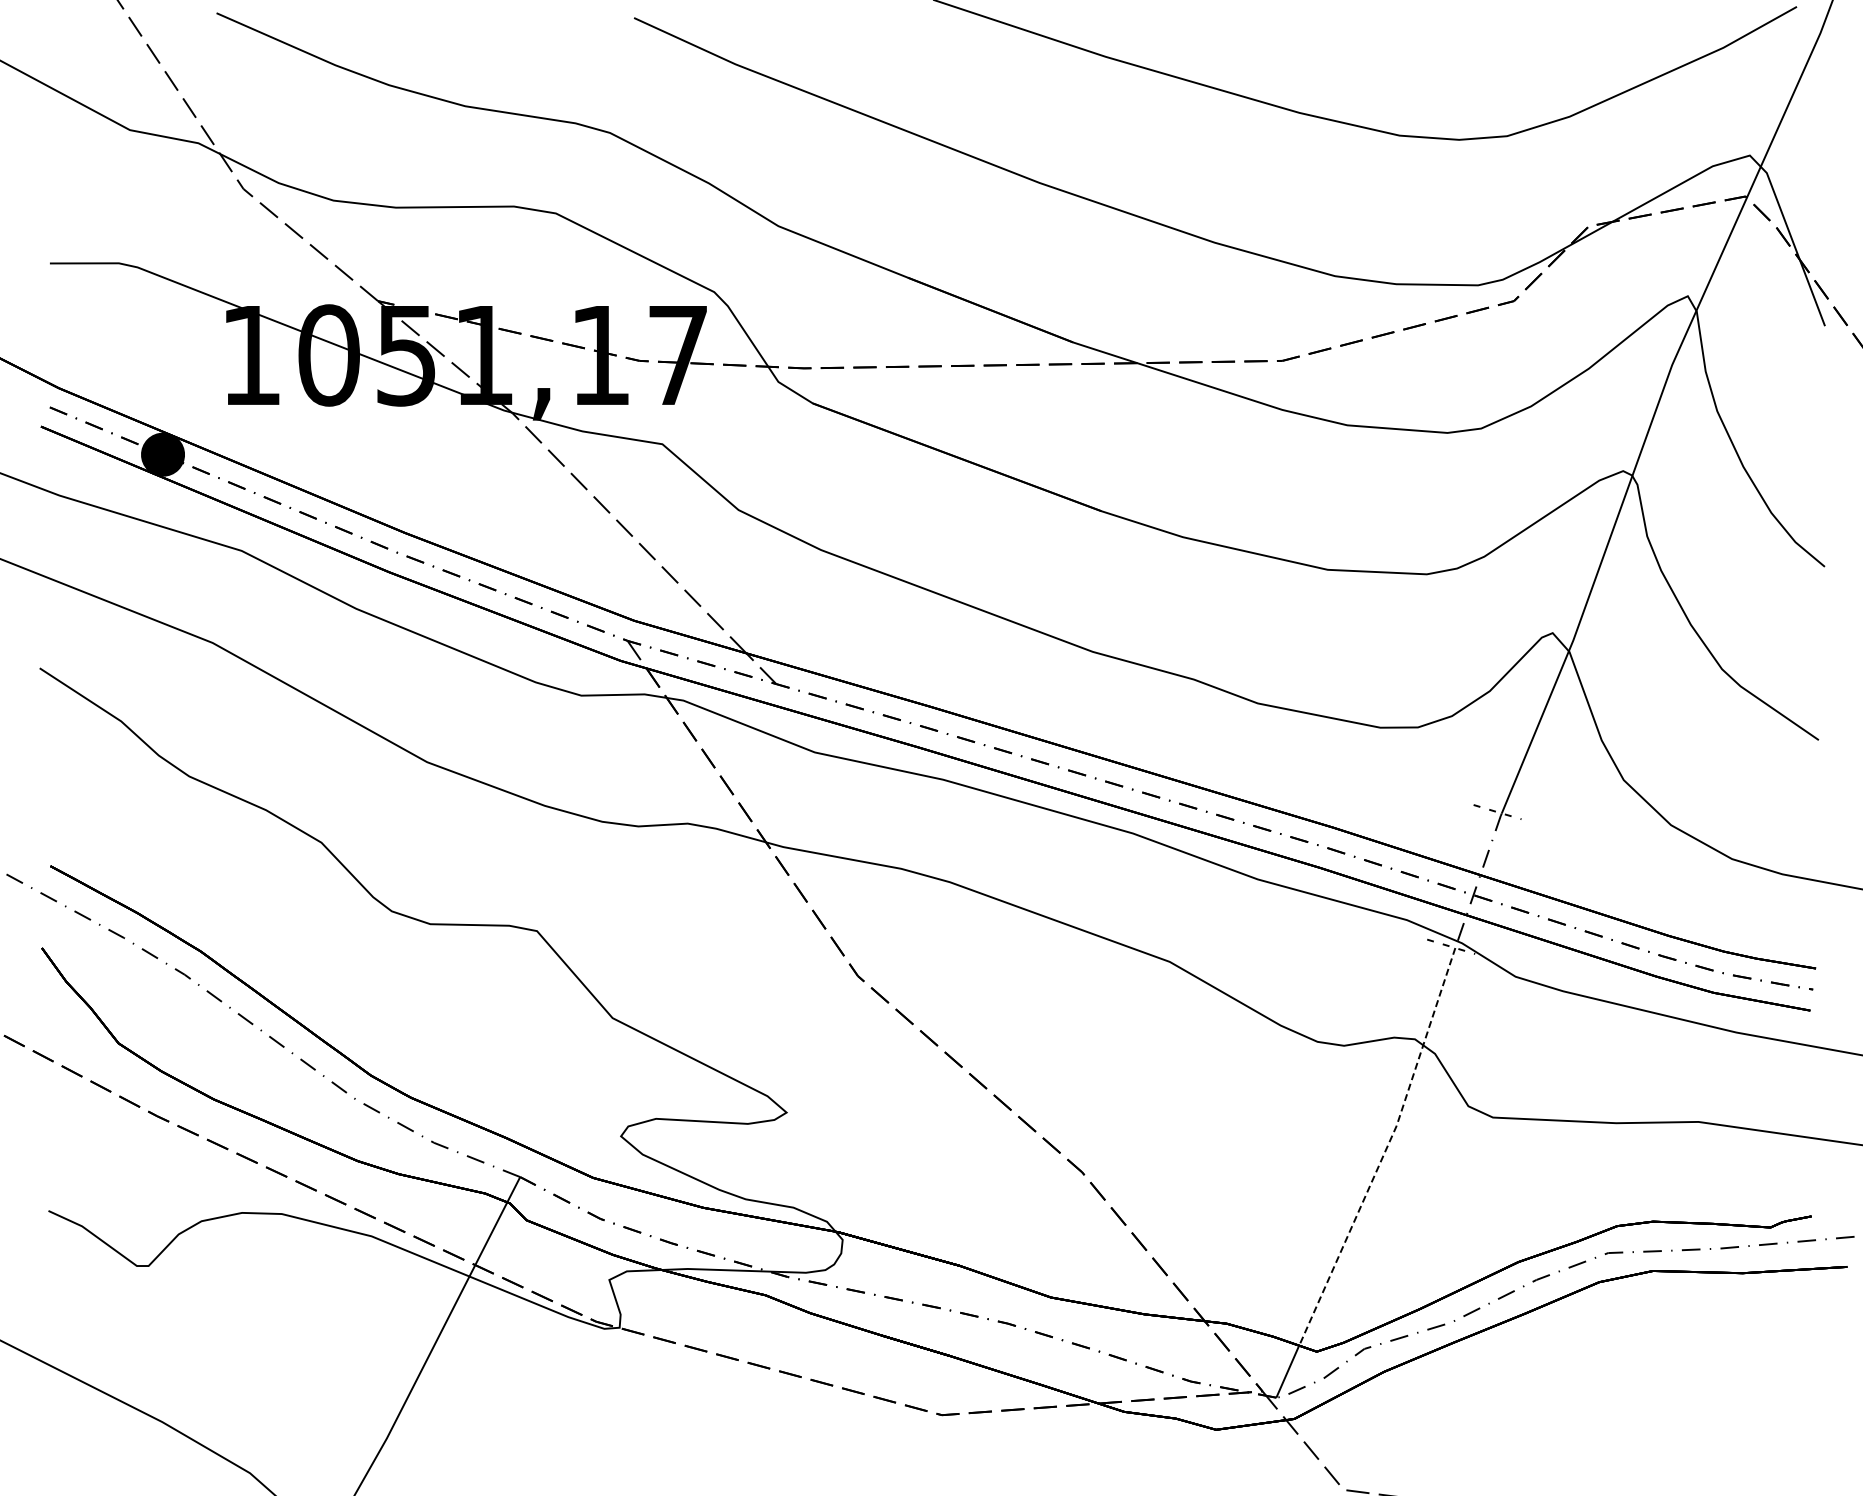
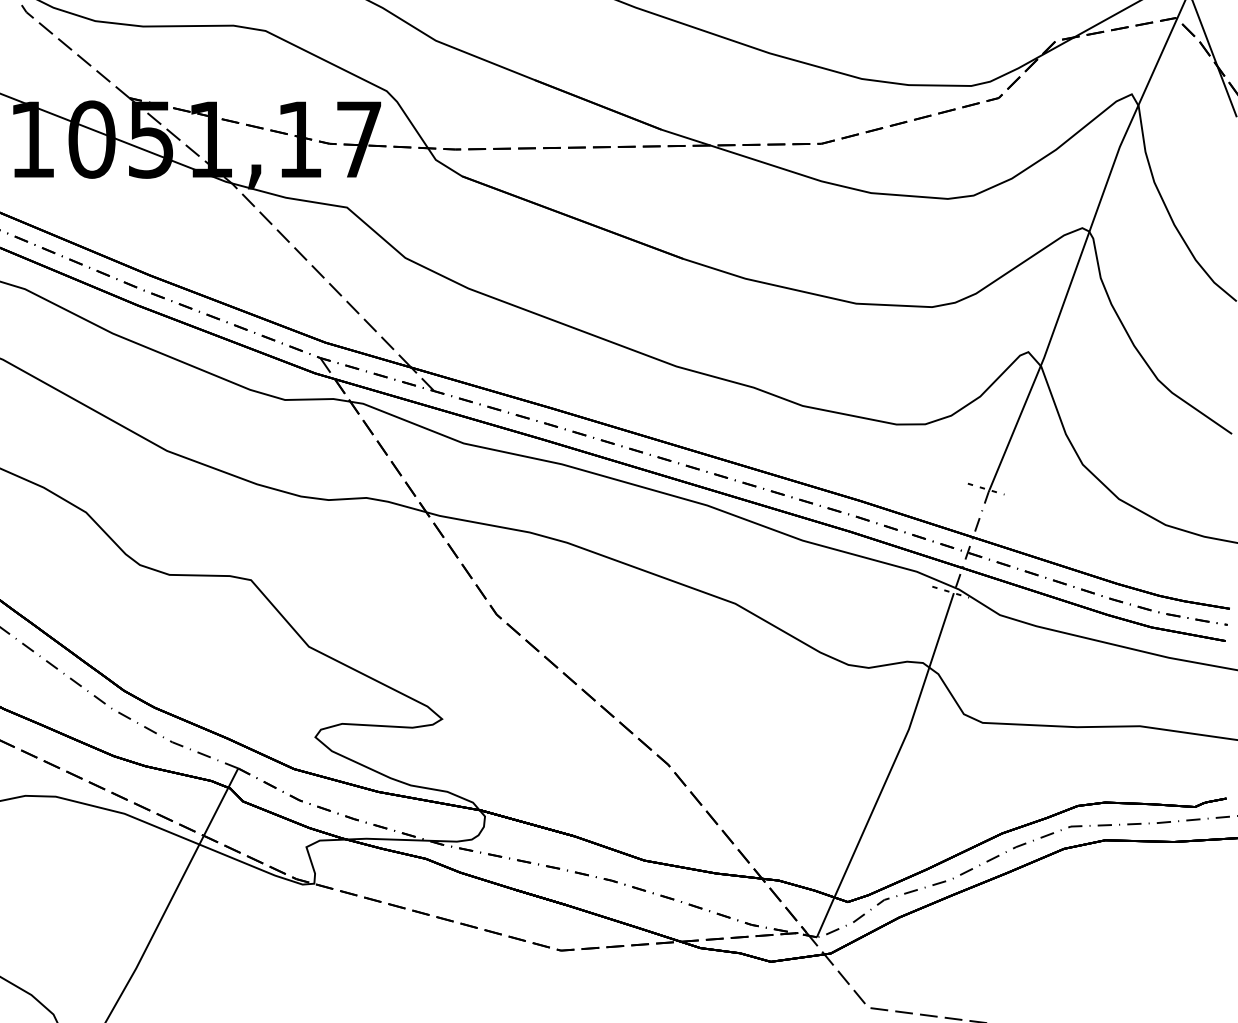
line: (1386, 1149) -> (901, 747), dashed -> solid

